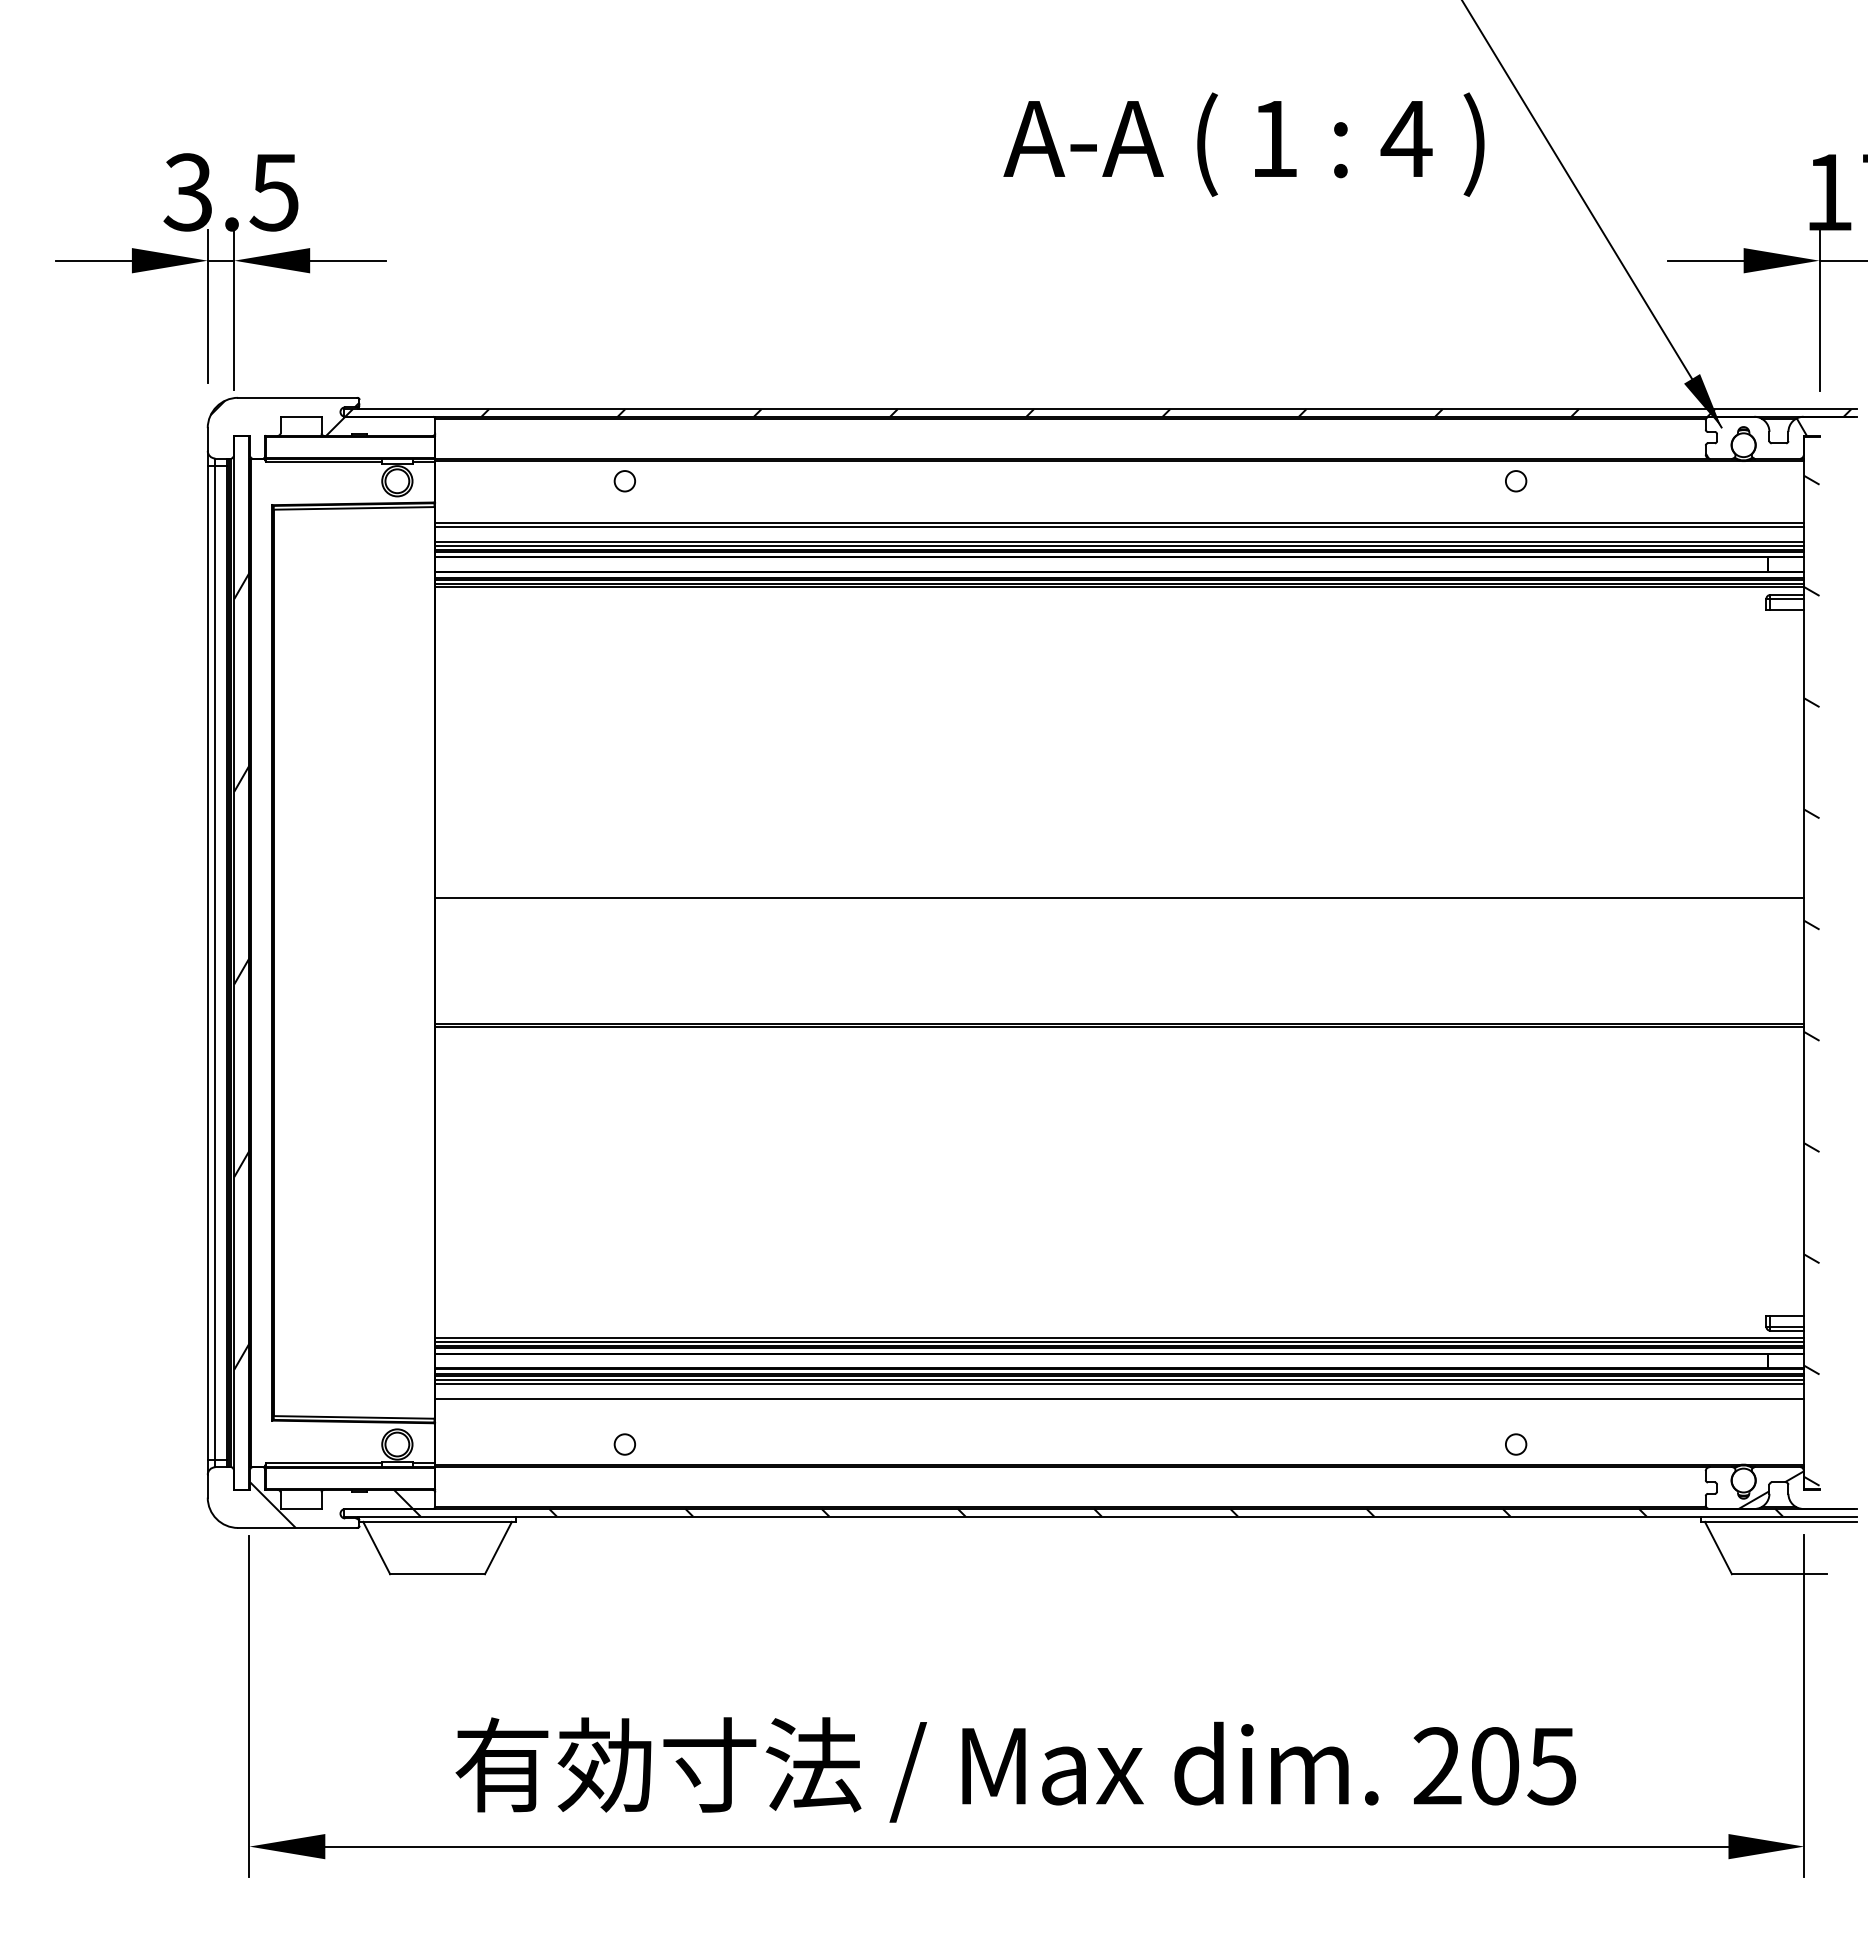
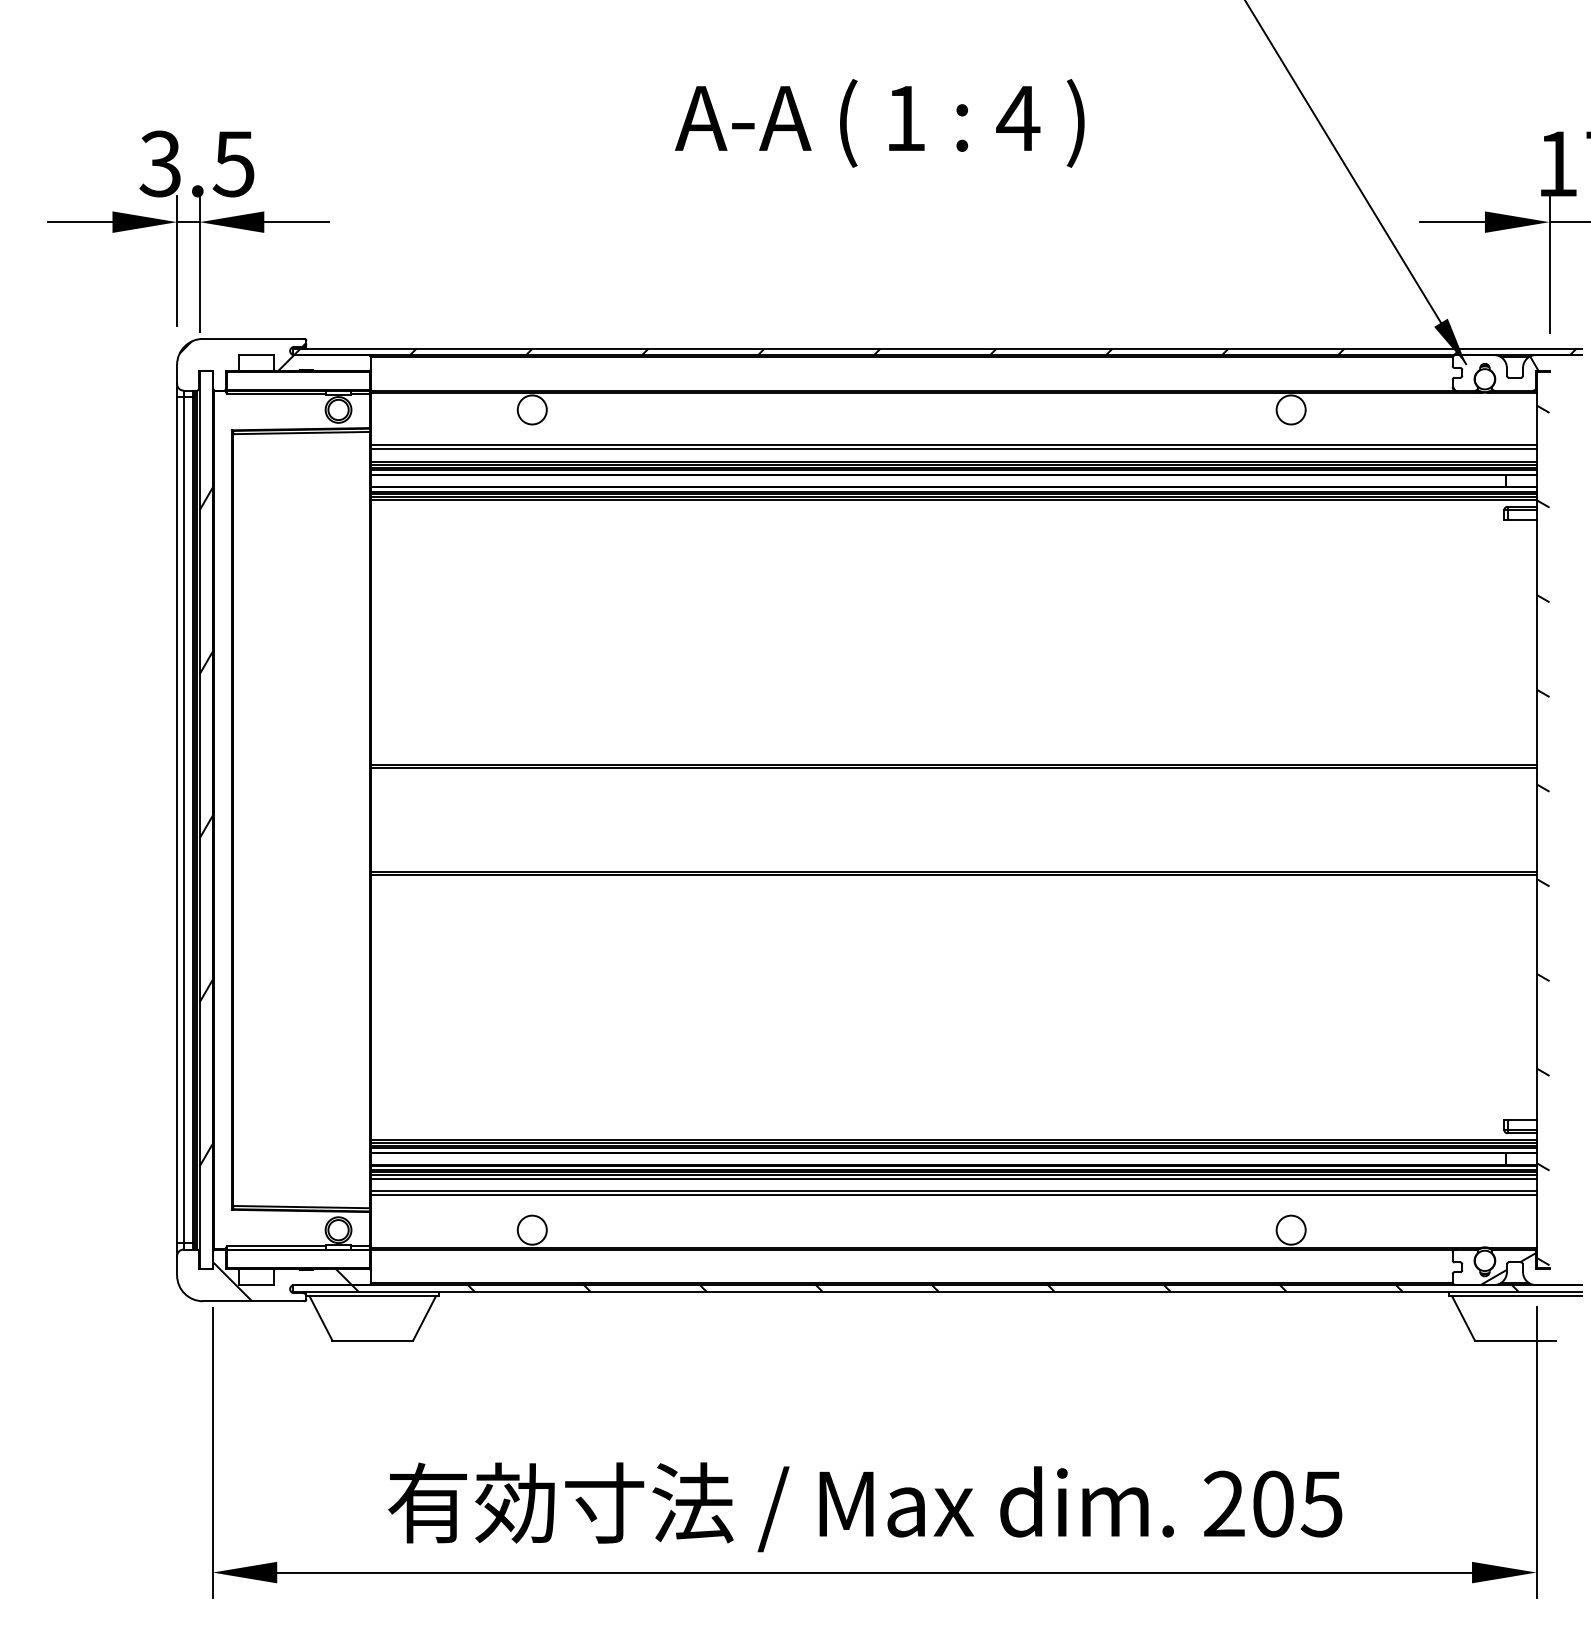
text: (1243, 144) -> (879, 123), moved
circle: (624, 481) -> (531, 410), size x1.67
circle: (1516, 481) -> (1291, 410), size x1.67
line: (1119, 902) -> (953, 768), added
line: (1119, 1402) -> (953, 1194), added
circle: (624, 1444) -> (531, 1230), size x1.67
circle: (1516, 1444) -> (1291, 1230), size x1.67

